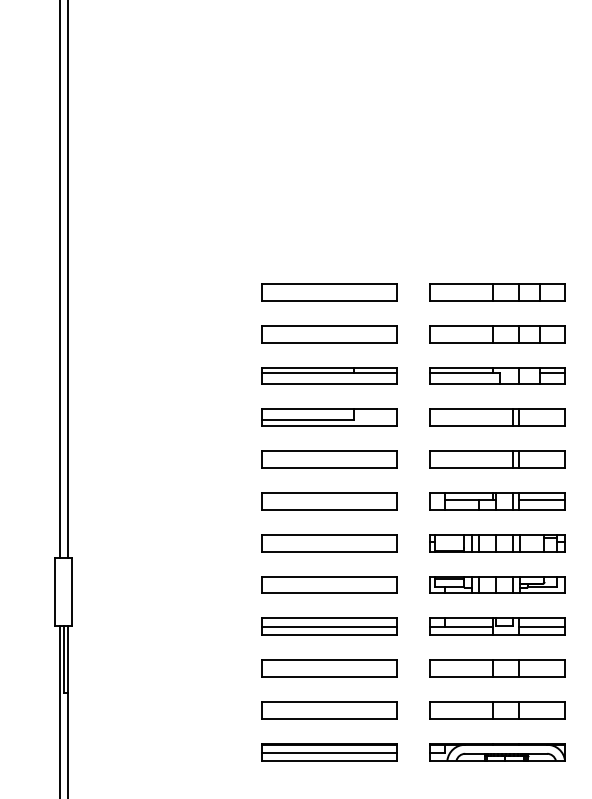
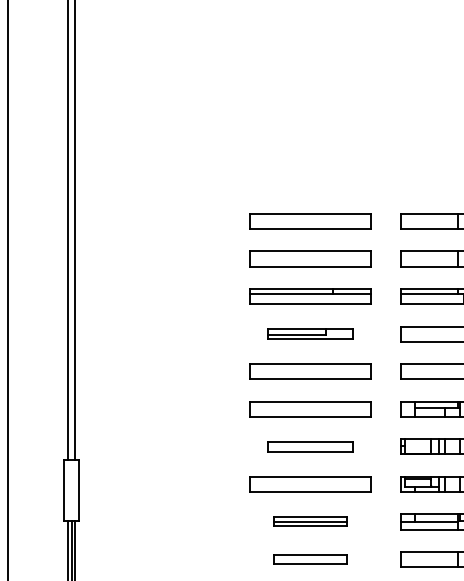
part: (329, 417) -> (310, 333), size x0.7
part: (329, 543) -> (310, 447), size x0.7
part: (329, 626) -> (310, 521), size x0.6
part: (329, 668) -> (310, 559), size x0.6

